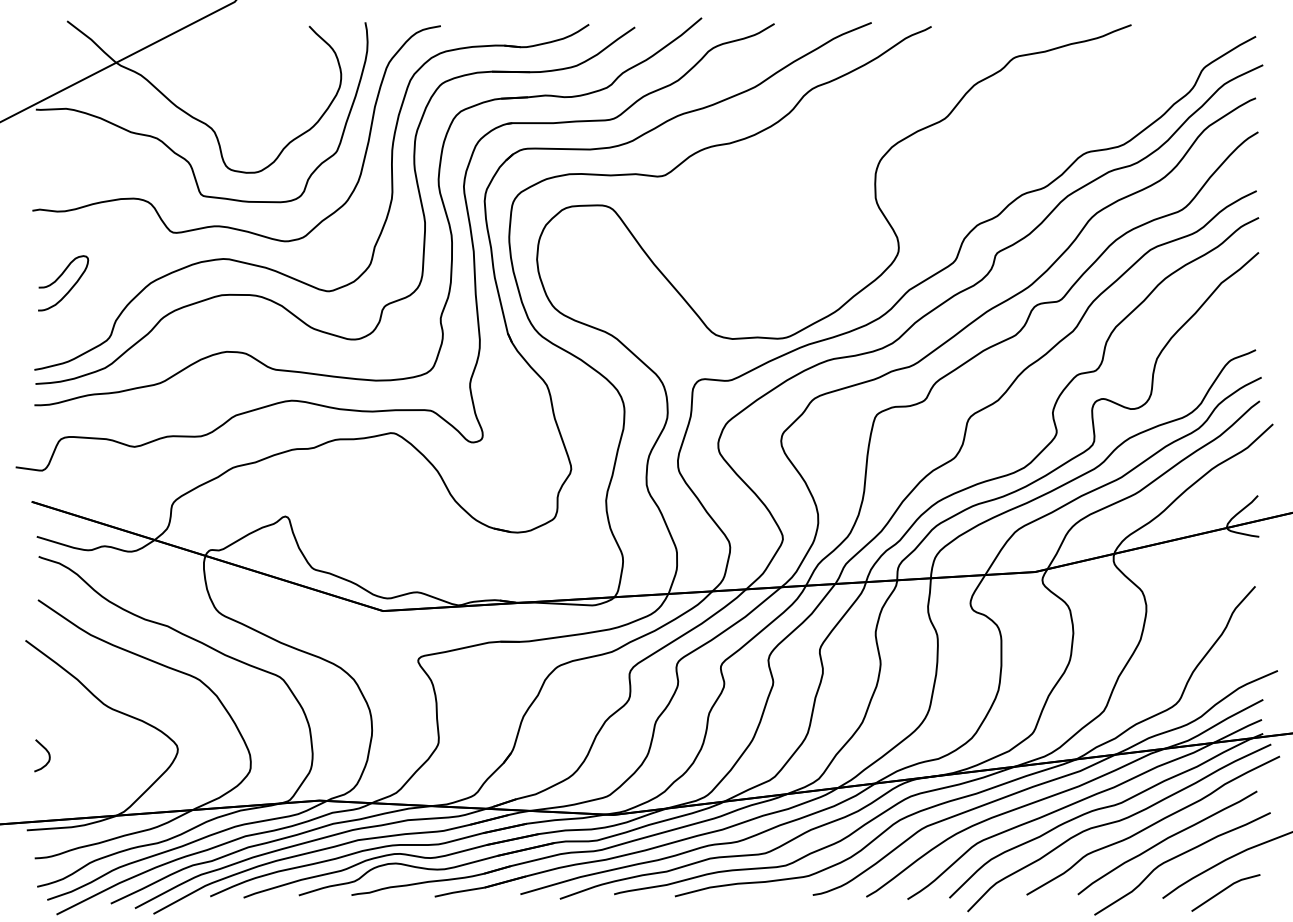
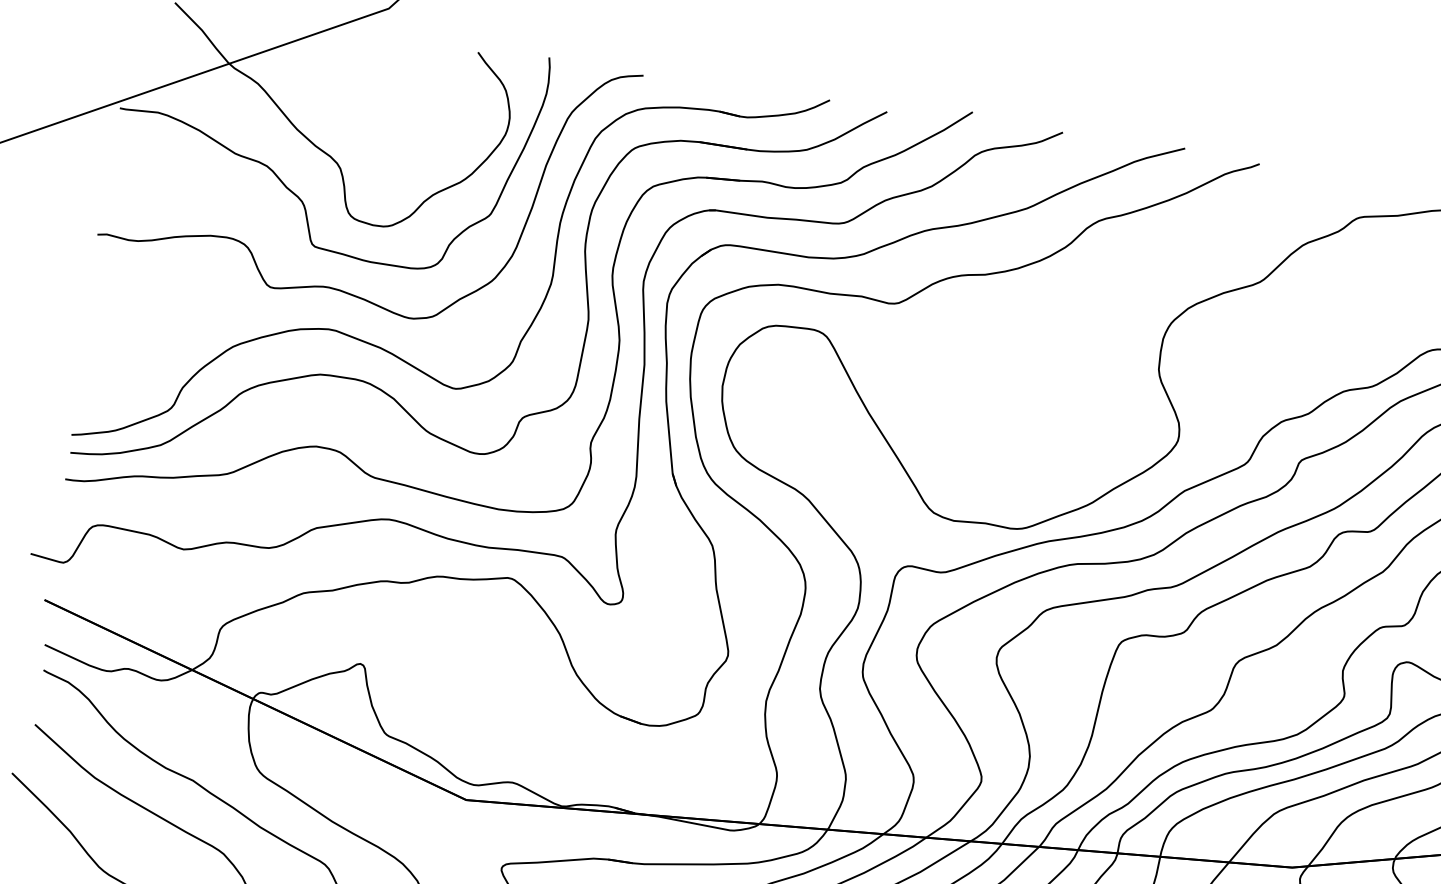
curve: (59, 278) -> (119, 324), removed

